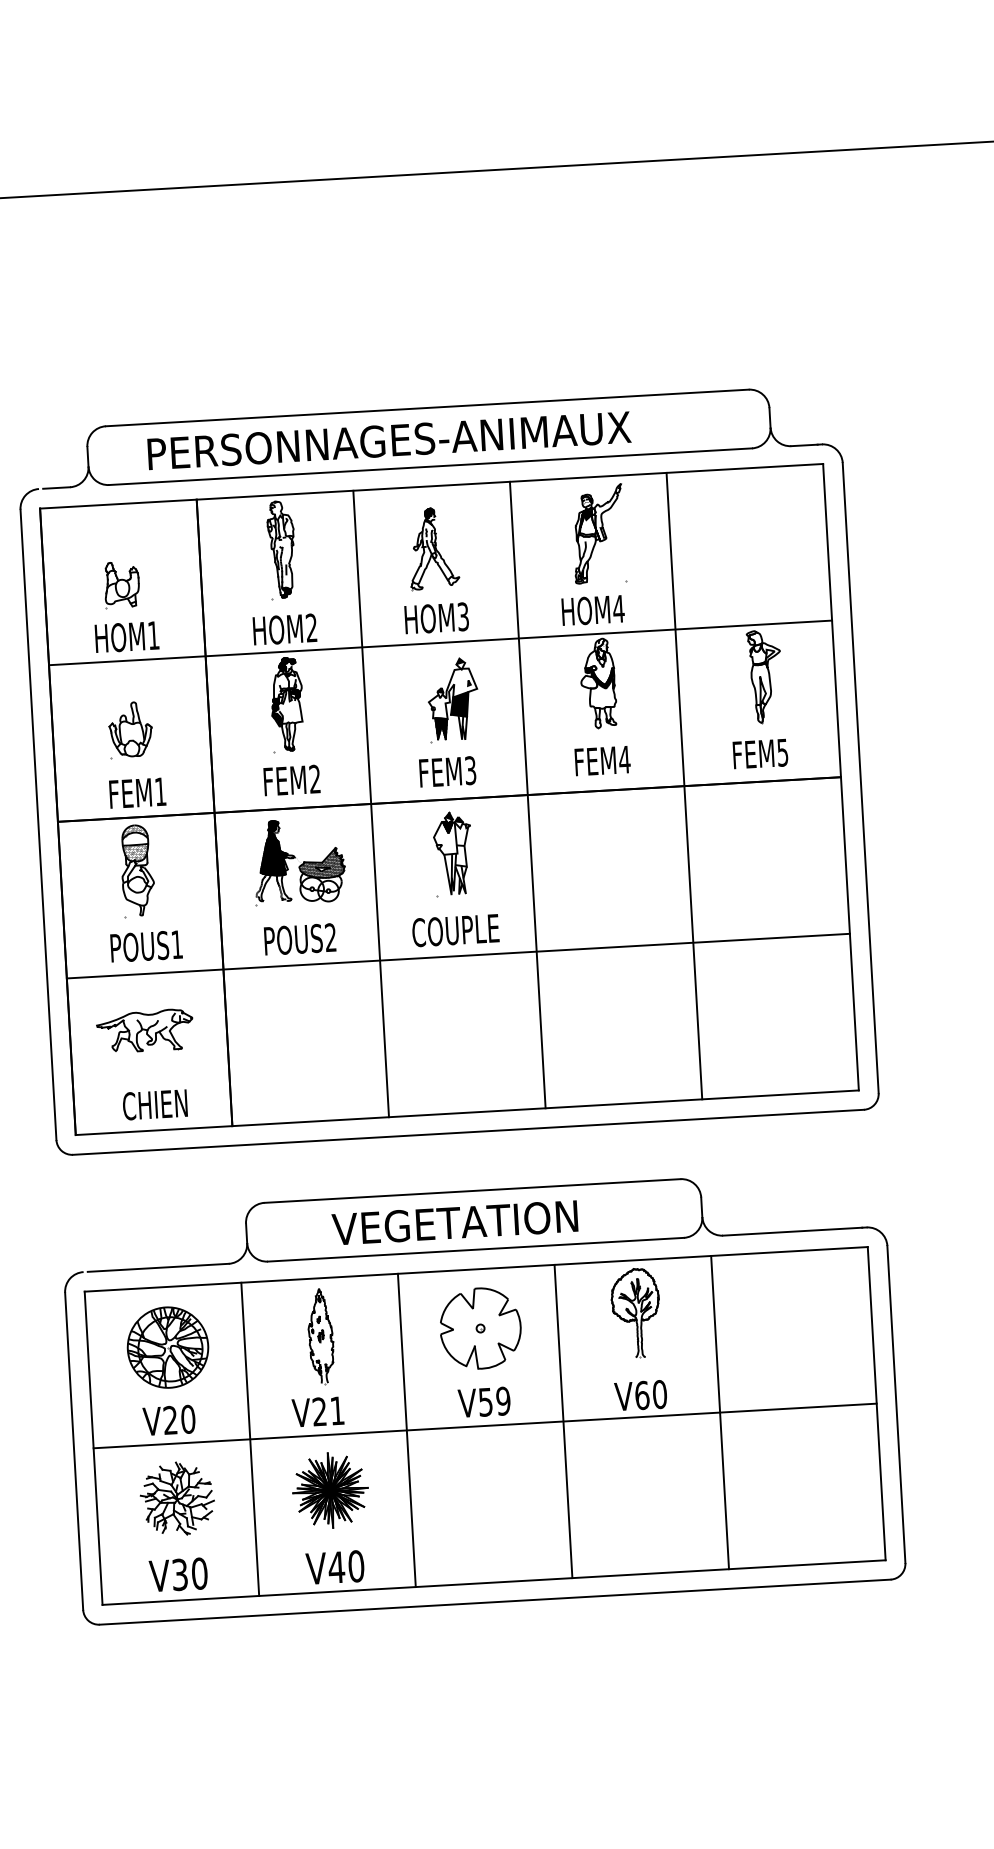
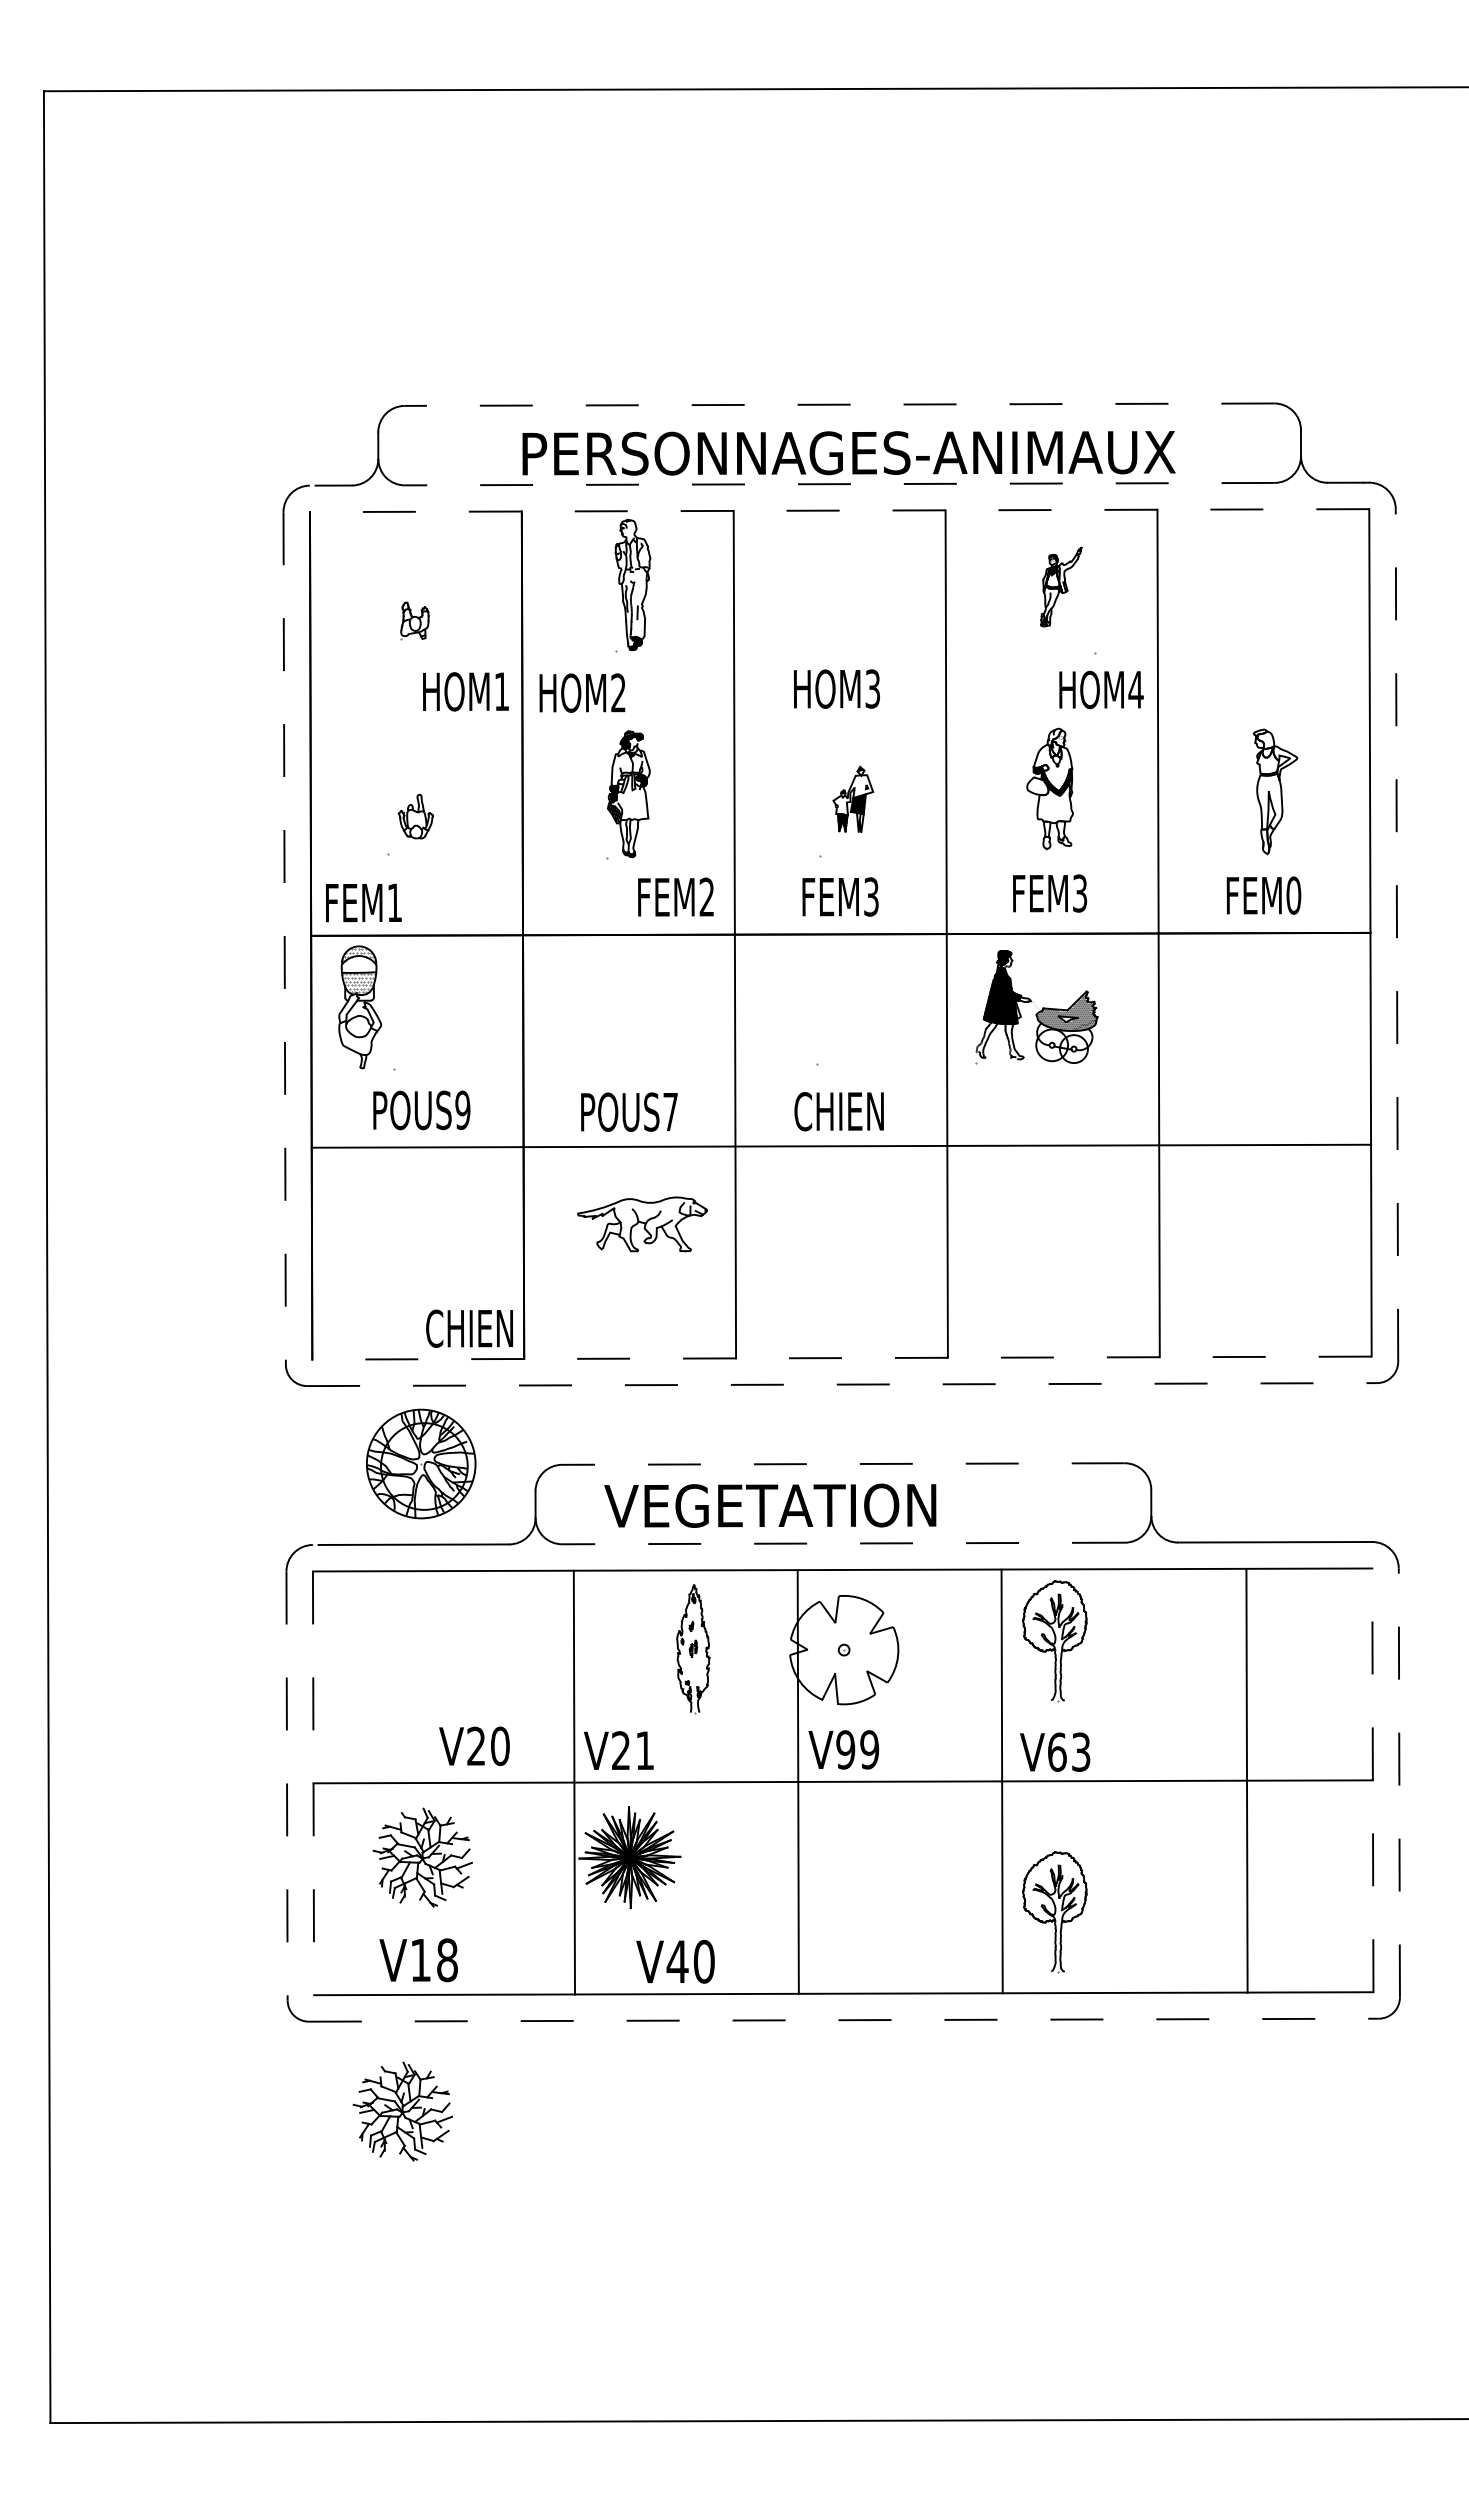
line: (427, 407) -> (839, 404), solid -> dashed
text: (389, 441) -> (848, 453), moved
line: (430, 466) -> (839, 484), solid -> dashed
line: (431, 486) -> (839, 510), solid -> dashed
part: (598, 533) -> (1061, 586), size x0.6
part: (433, 548) -> (837, 594), removed
part: (121, 584) -> (414, 620), size x0.6
text: (593, 610) -> (1101, 689), moved
text: (285, 629) -> (582, 692), moved
text: (126, 636) -> (465, 691), moved
line: (440, 642) -> (839, 722), removed
part: (453, 699) -> (853, 799), size x0.6
part: (130, 729) -> (415, 816), size x0.6
text: (782, 752) -> (1293, 895), FEM5 -> FEM0
text: (624, 759) -> (1079, 893), FEM4 -> FEM3
line: (860, 777) -> (1396, 934), solid -> dashed
text: (291, 779) -> (675, 896), moved
text: (137, 792) -> (363, 902), moved
line: (38, 825) -> (284, 939), solid -> dashed
part: (452, 853) -> (841, 1007), removed
part: (299, 861) -> (1036, 1007), moved
part: (137, 870) -> (360, 1007), moved
text: (455, 930) -> (839, 1111), COUPLE -> CHIEN
text: (330, 937) -> (670, 1111), POUS2 -> POUS7
text: (176, 944) -> (462, 1110), POUS1 -> POUS9
part: (145, 1031) -> (642, 1224), moved
text: (155, 1104) -> (469, 1328), moved
line: (466, 1113) -> (841, 1358), solid -> dashed
line: (468, 1132) -> (842, 1384), solid -> dashed
line: (471, 1191) -> (842, 1464), solid -> dashed
text: (455, 1222) -> (770, 1505), moved
line: (475, 1249) -> (843, 1543), solid -> dashed
part: (321, 1336) -> (693, 1649), moved
part: (168, 1347) -> (421, 1463), moved
text: (659, 1394) -> (1080, 1751), V60 -> V63
text: (485, 1401) -> (845, 1749), V59 -> V99
line: (876, 1403) -> (1372, 1780), solid -> dashed
line: (896, 1404) -> (1399, 1782), solid -> dashed
line: (719, 1412) -> (1246, 1780), moved
text: (169, 1419) -> (474, 1745), moved
line: (563, 1421) -> (1001, 1781), moved
line: (406, 1430) -> (797, 1782), moved
line: (249, 1439) -> (573, 1782), moved
line: (93, 1448) -> (313, 1783), solid -> dashed
line: (74, 1451) -> (287, 1786), solid -> dashed
part: (646, 1514) -> (1054, 1912), added
text: (335, 1567) -> (675, 1961), moved
text: (189, 1574) -> (433, 1960), V30 -> V18
line: (494, 1602) -> (843, 2020), solid -> dashed
part: (172, 1687) -> (402, 2111), added

